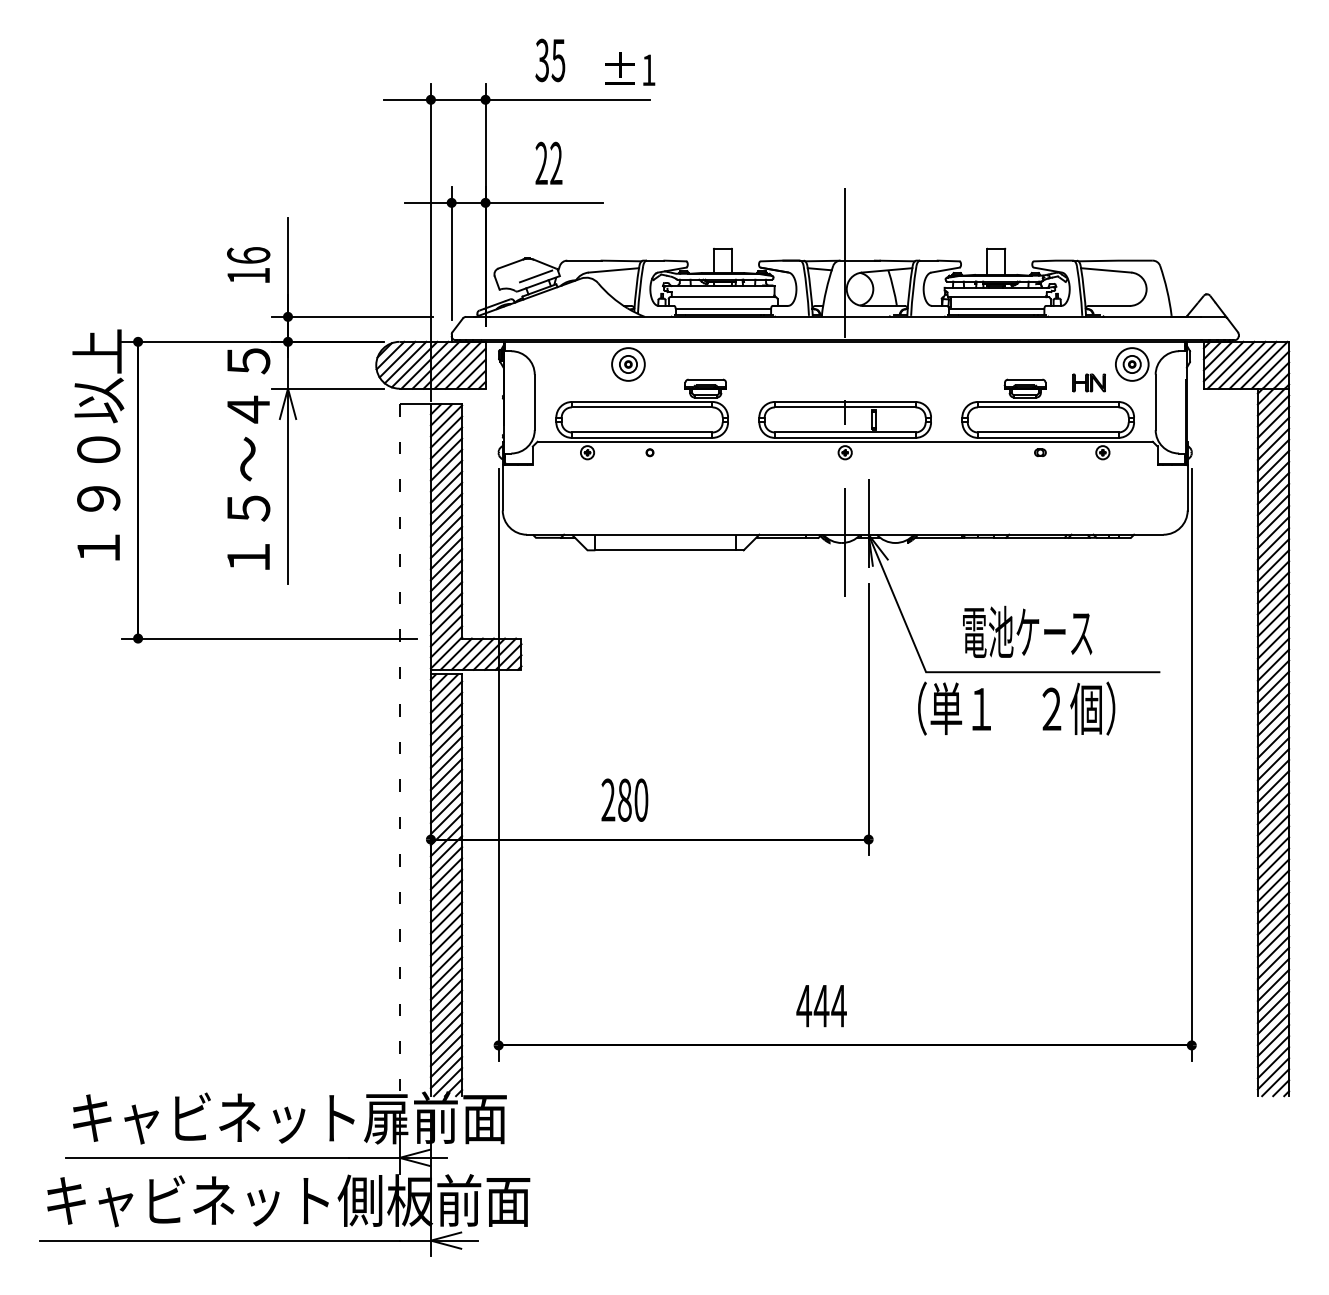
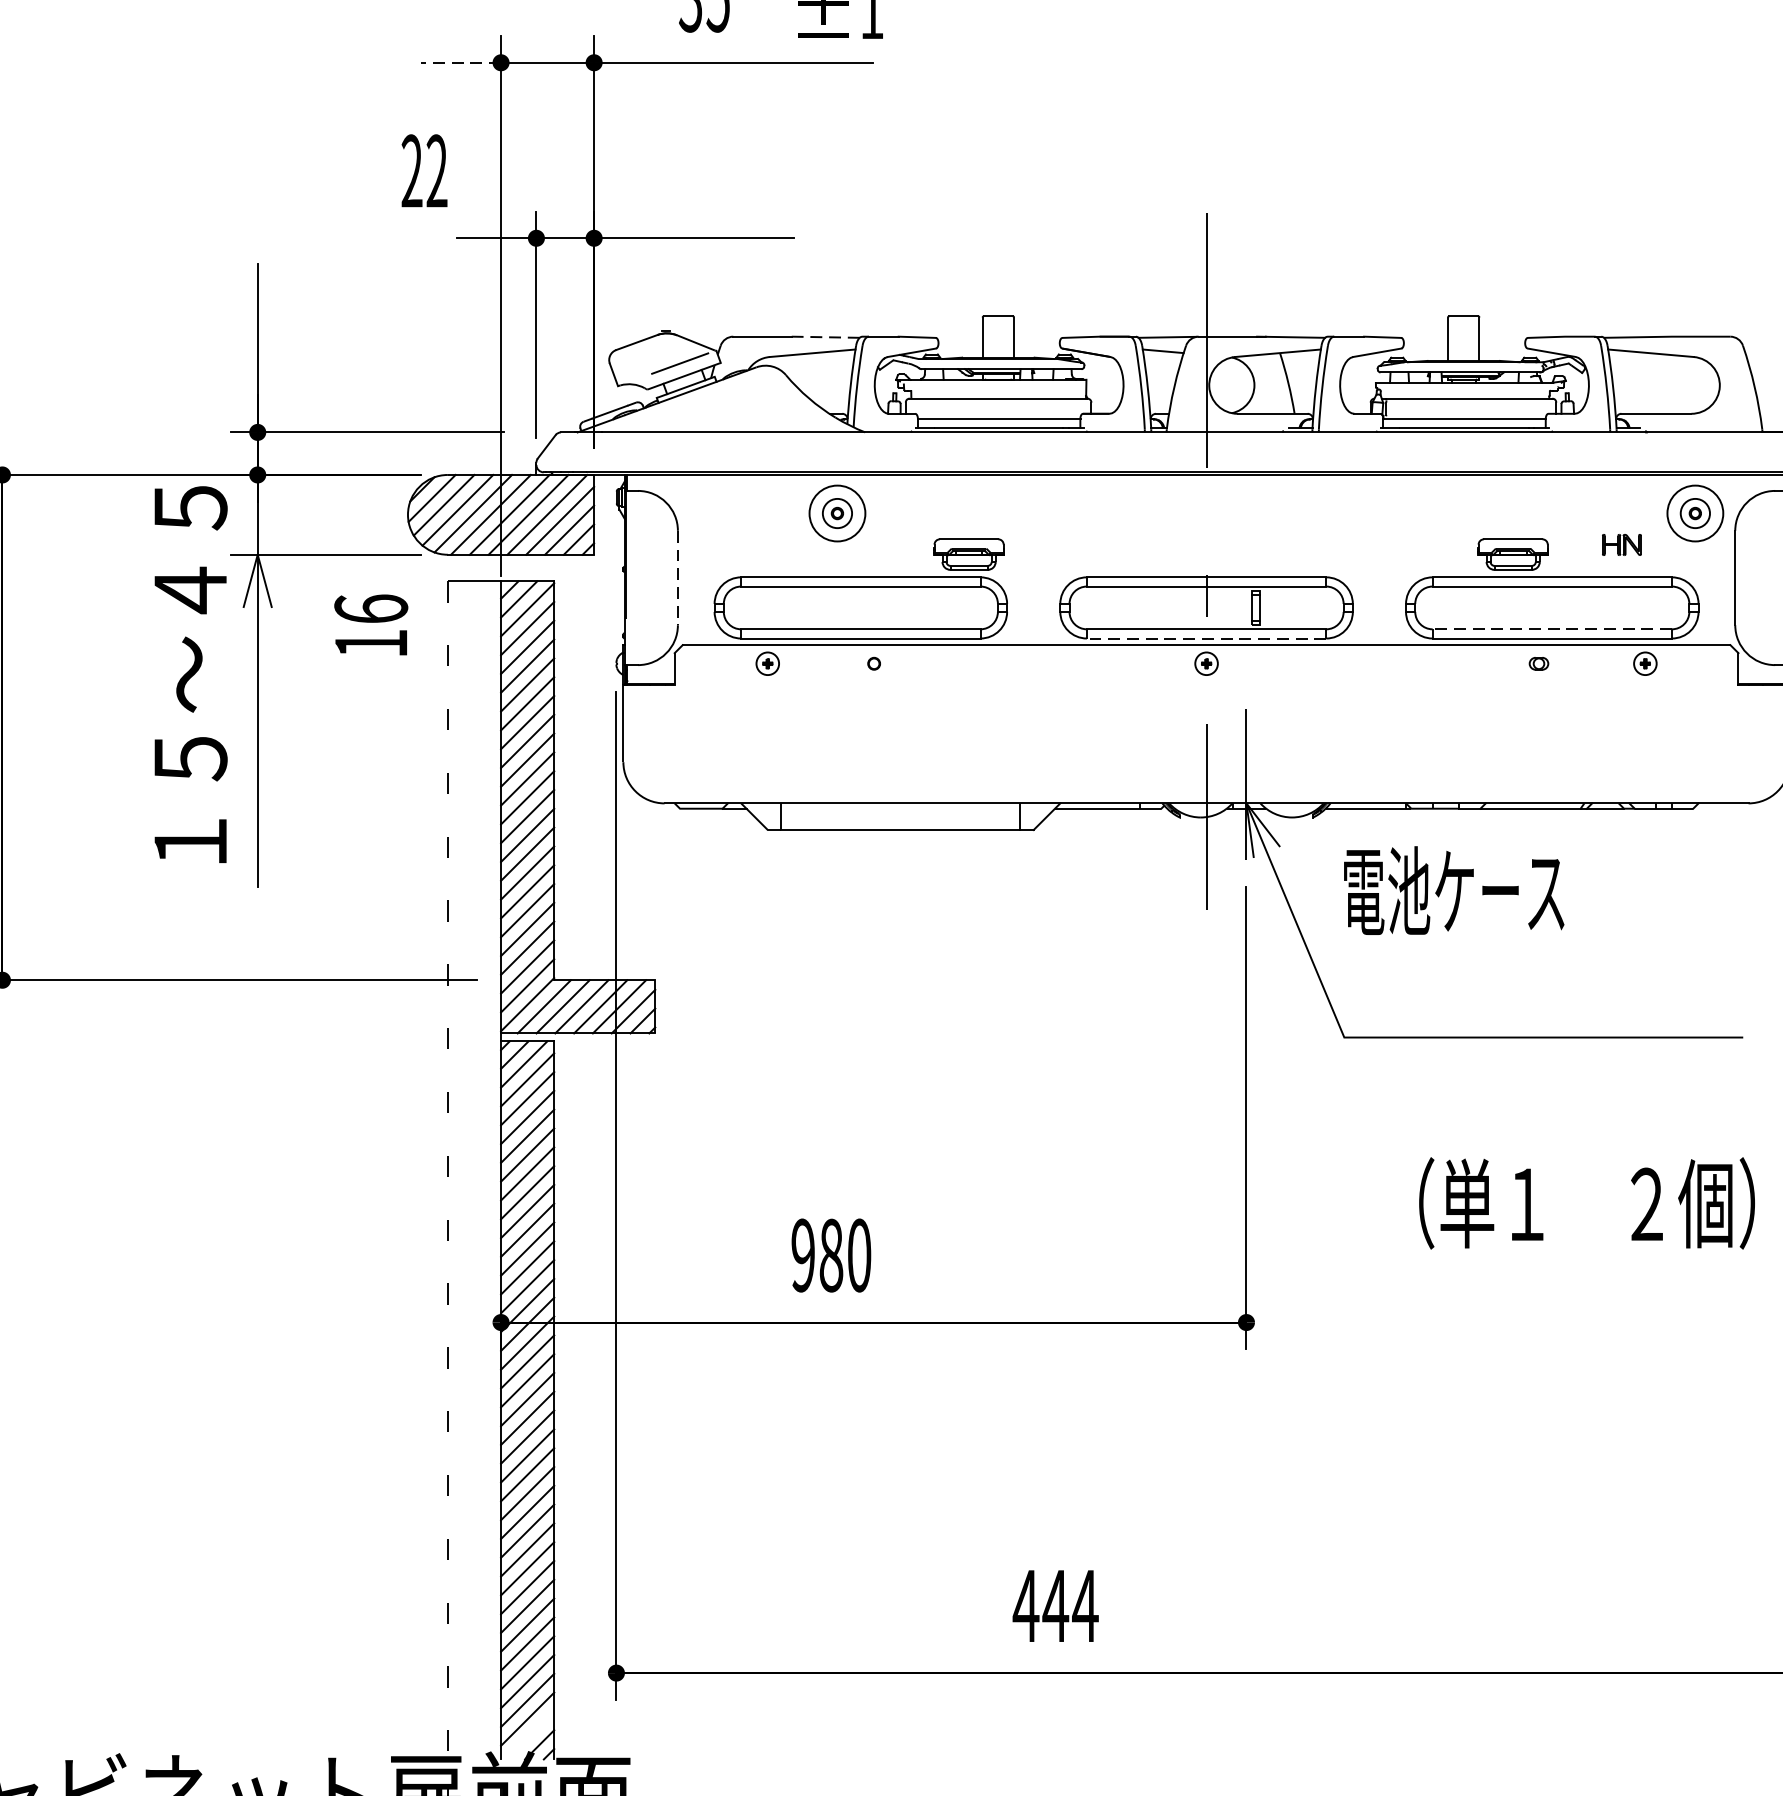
line: (406, 99) -> (459, 62), solid -> dashed
text: (548, 162) -> (423, 169), moved
line: (621, 260) -> (825, 336), solid -> dashed
text: (248, 264) -> (370, 624), moved
part: (1088, 382) -> (1620, 544), size x0.7
line: (534, 402) -> (677, 578), solid -> dashed
line: (1047, 432) -> (1551, 629), solid -> dashed
line: (844, 437) -> (1205, 637), solid -> dashed
text: (1027, 631) -> (1453, 889), moved
text: (1016, 708) -> (1586, 1203), moved
text: (608, 800) -> (803, 1255), 280 -> 980
text: (821, 1006) -> (1055, 1606), moved
line: (447, 1081) -> (529, 1734), removed

